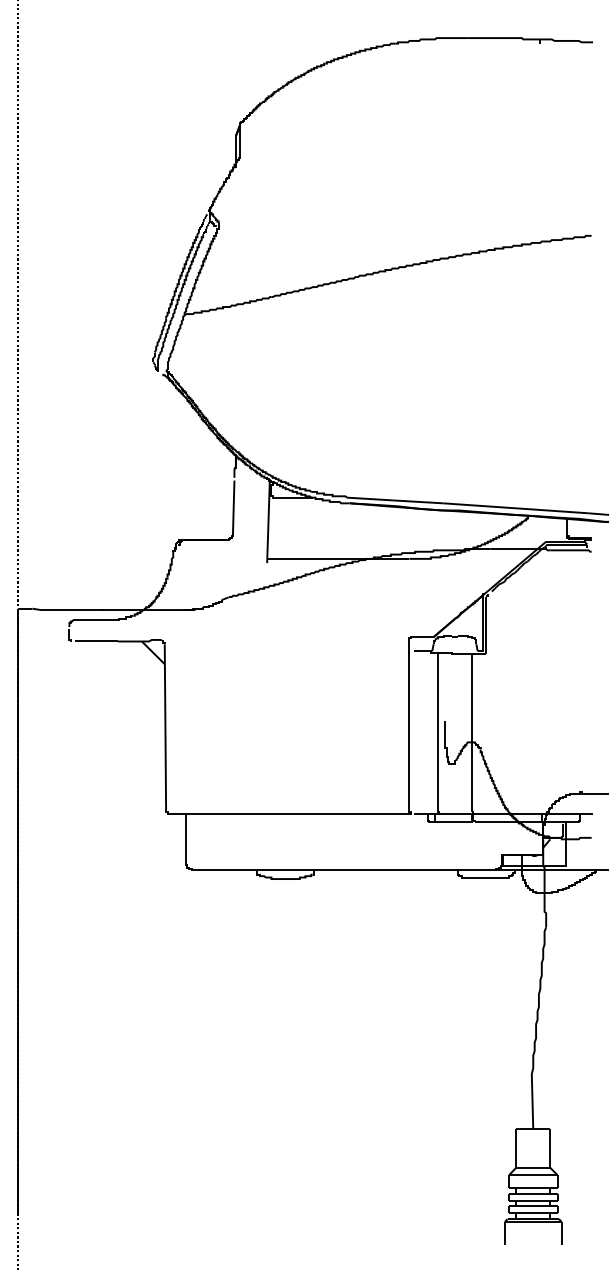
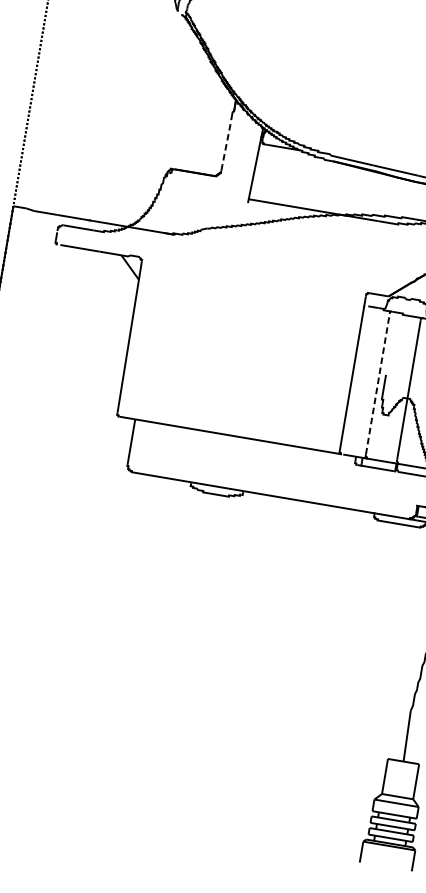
line: (233, 506) -> (225, 146), solid -> dashed
line: (437, 732) -> (377, 384), solid -> dashed

